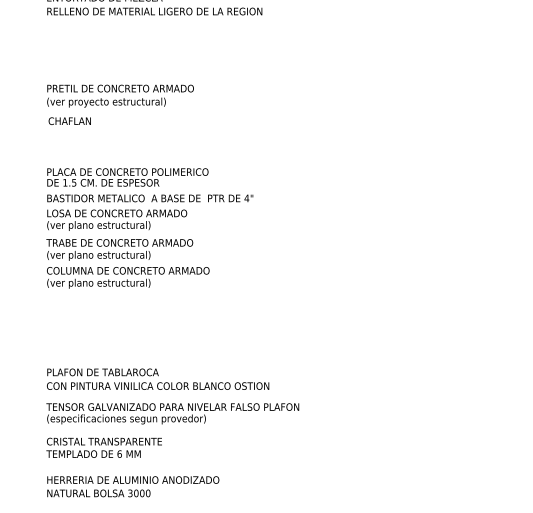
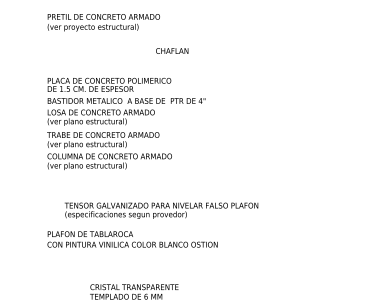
text: (69, 120) -> (171, 50), moved
text: (172, 413) -> (161, 210), moved
text: (103, 447) -> (133, 291), moved

